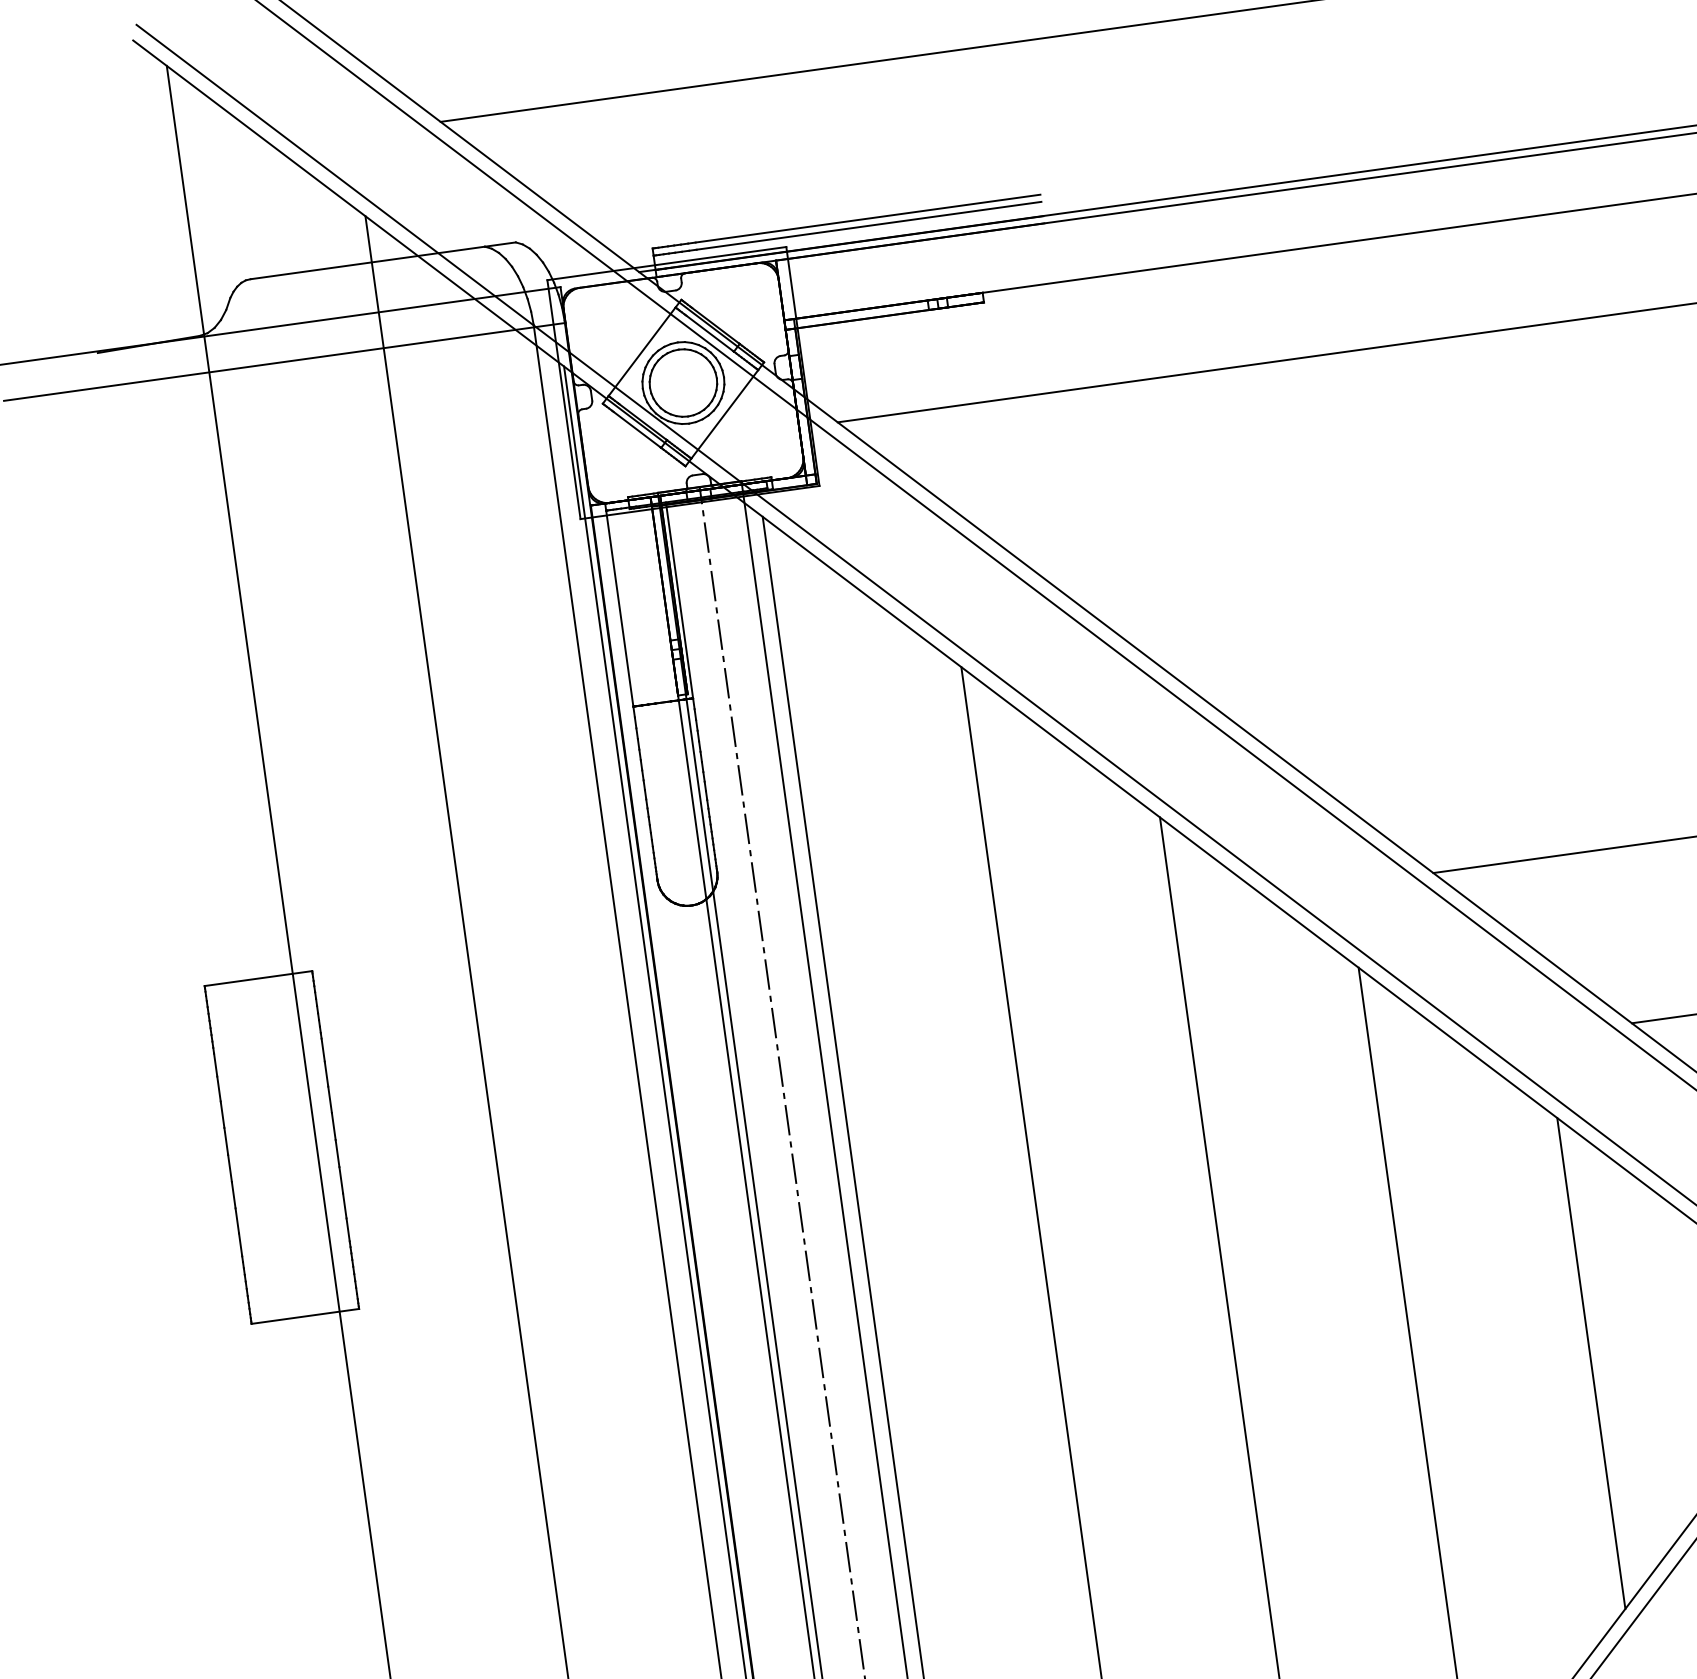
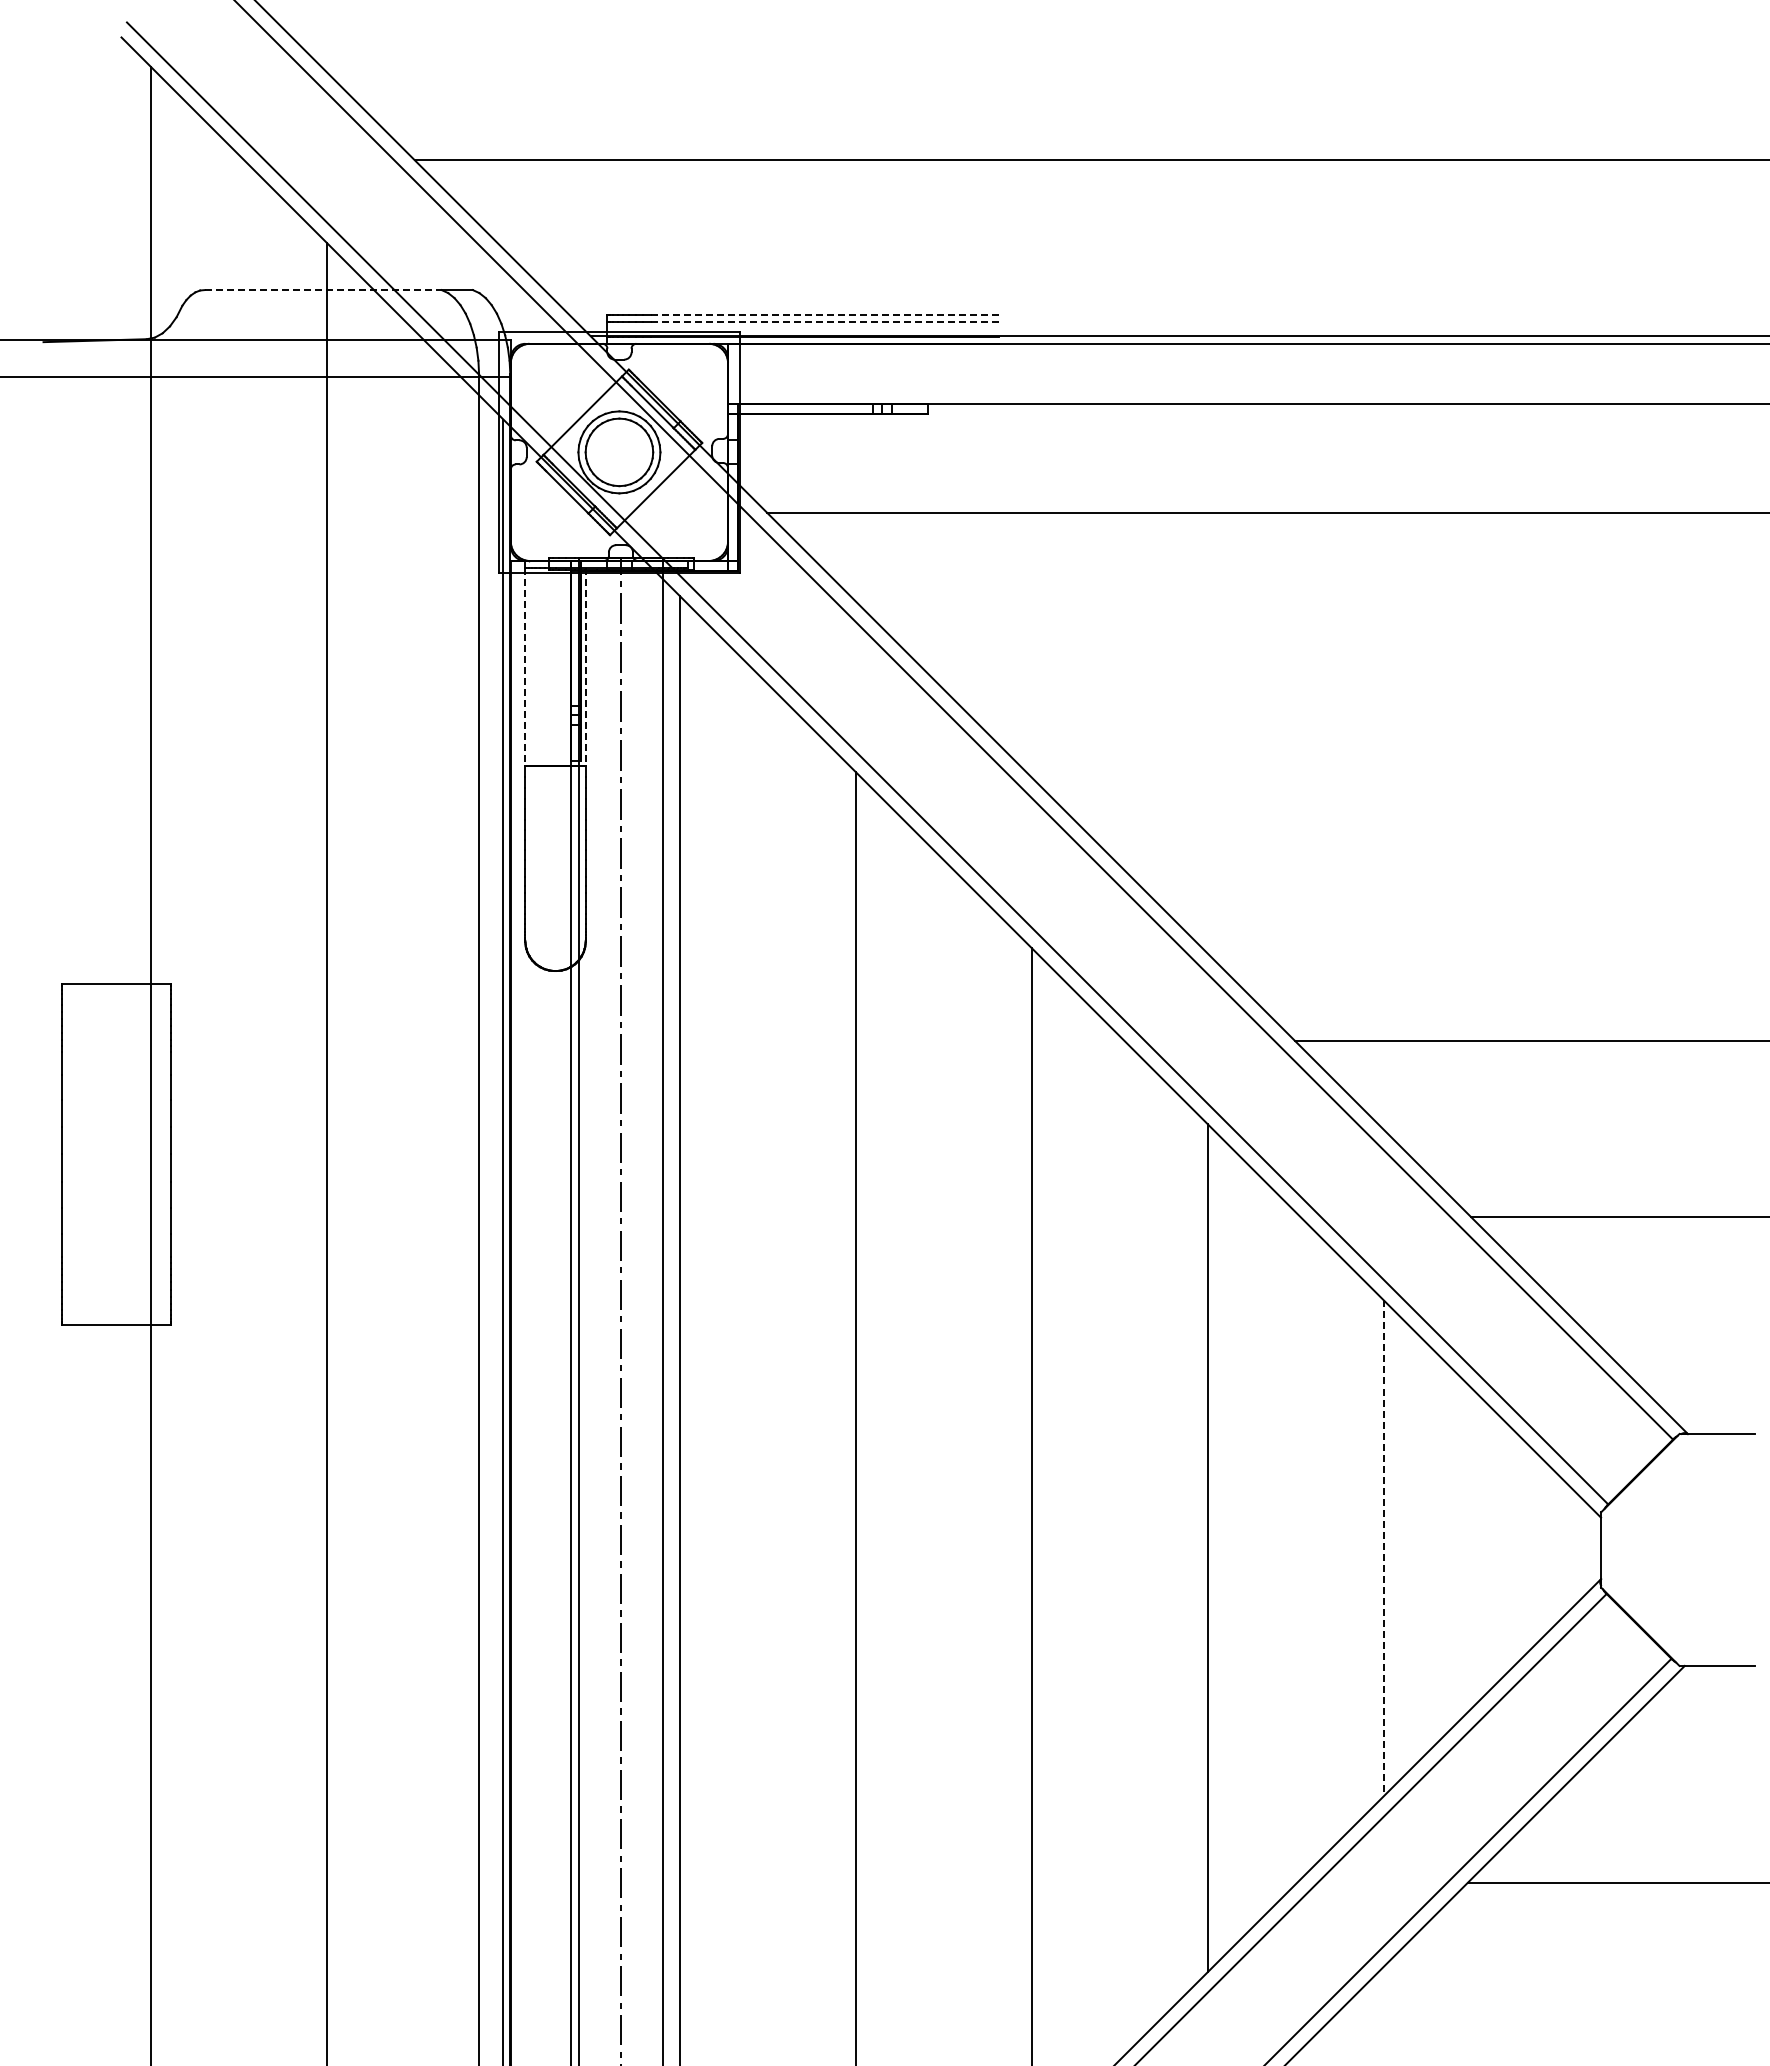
line: (867, 218) -> (824, 314), solid -> dashed
line: (868, 226) -> (824, 322), solid -> dashed
line: (368, 263) -> (323, 290), solid -> dashed
line: (679, 600) -> (585, 667), solid -> dashed
line: (619, 609) -> (525, 667), solid -> dashed
line: (1590, 1363) -> (1383, 1548), solid -> dashed

